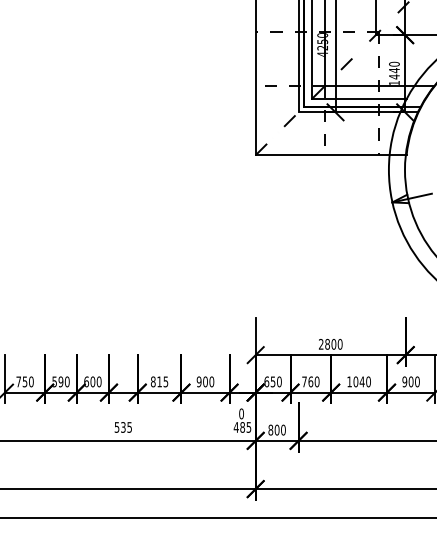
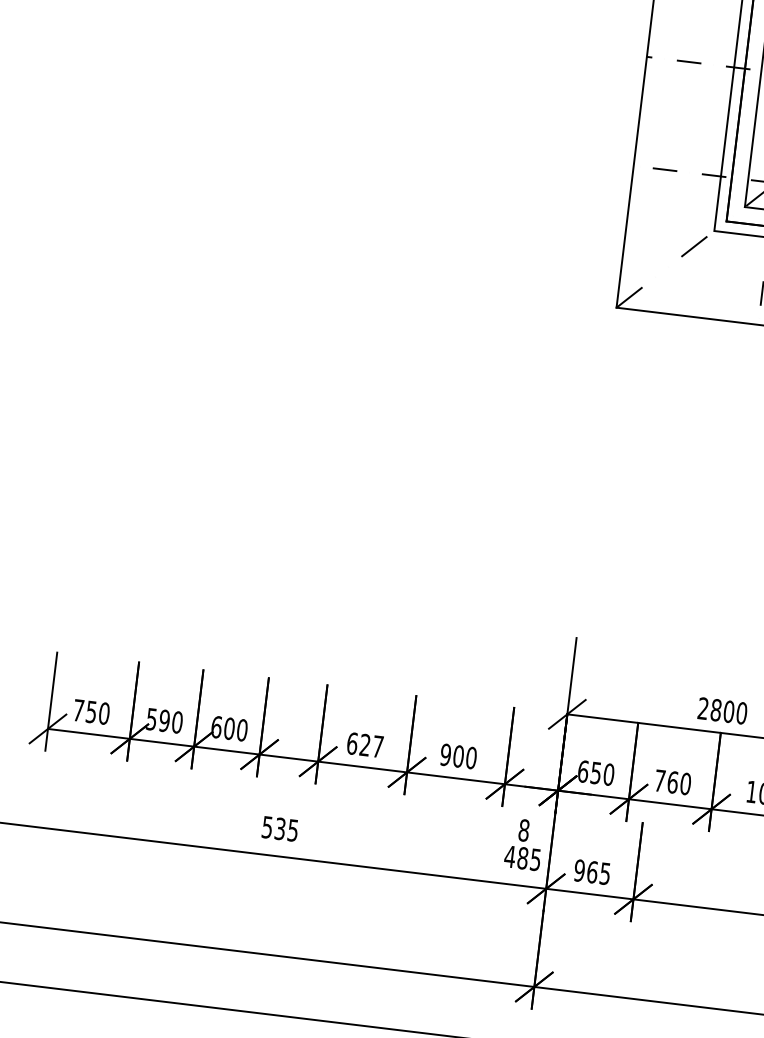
text: (159, 381) -> (365, 744), 815 -> 627
text: (241, 413) -> (524, 829), 0 -> 8
text: (276, 429) -> (591, 870), 800 -> 965

